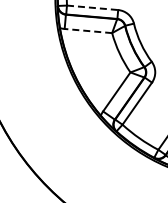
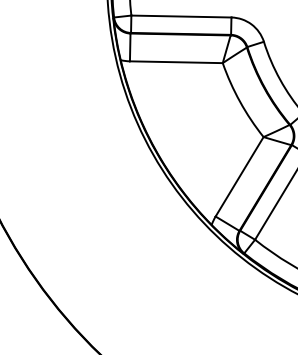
line: (92, 7) -> (181, 15), dashed -> solid
line: (88, 31) -> (176, 63), dashed -> solid

